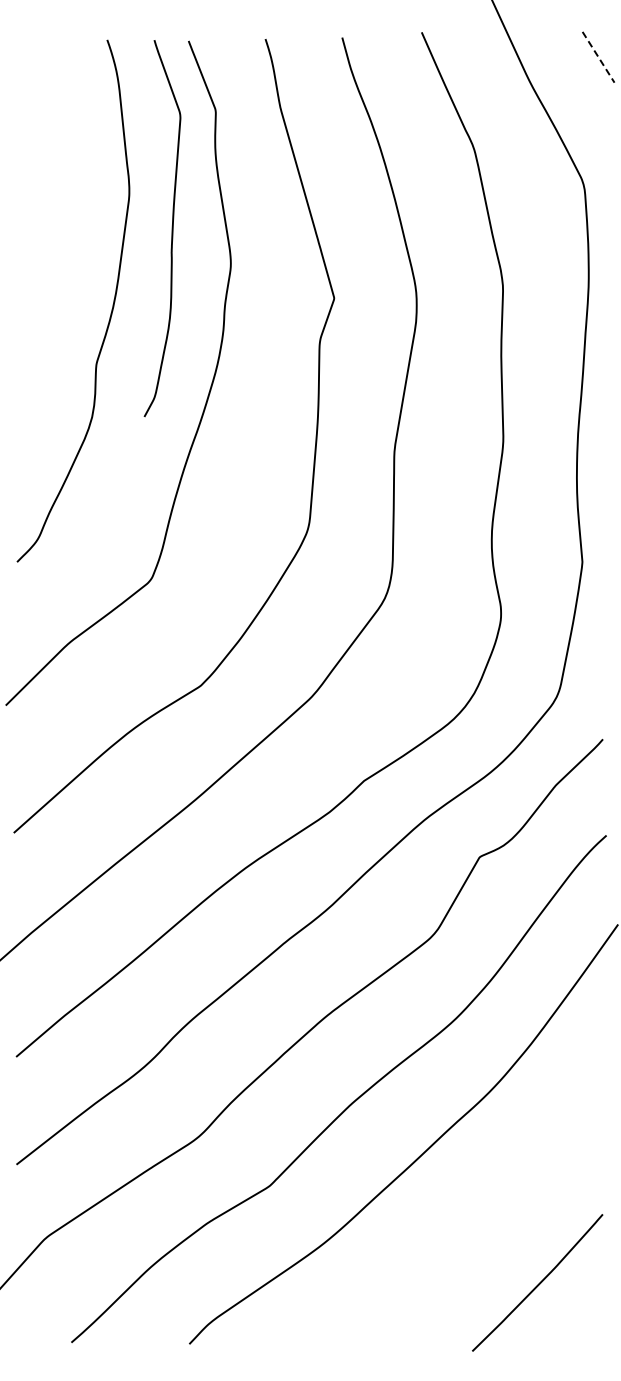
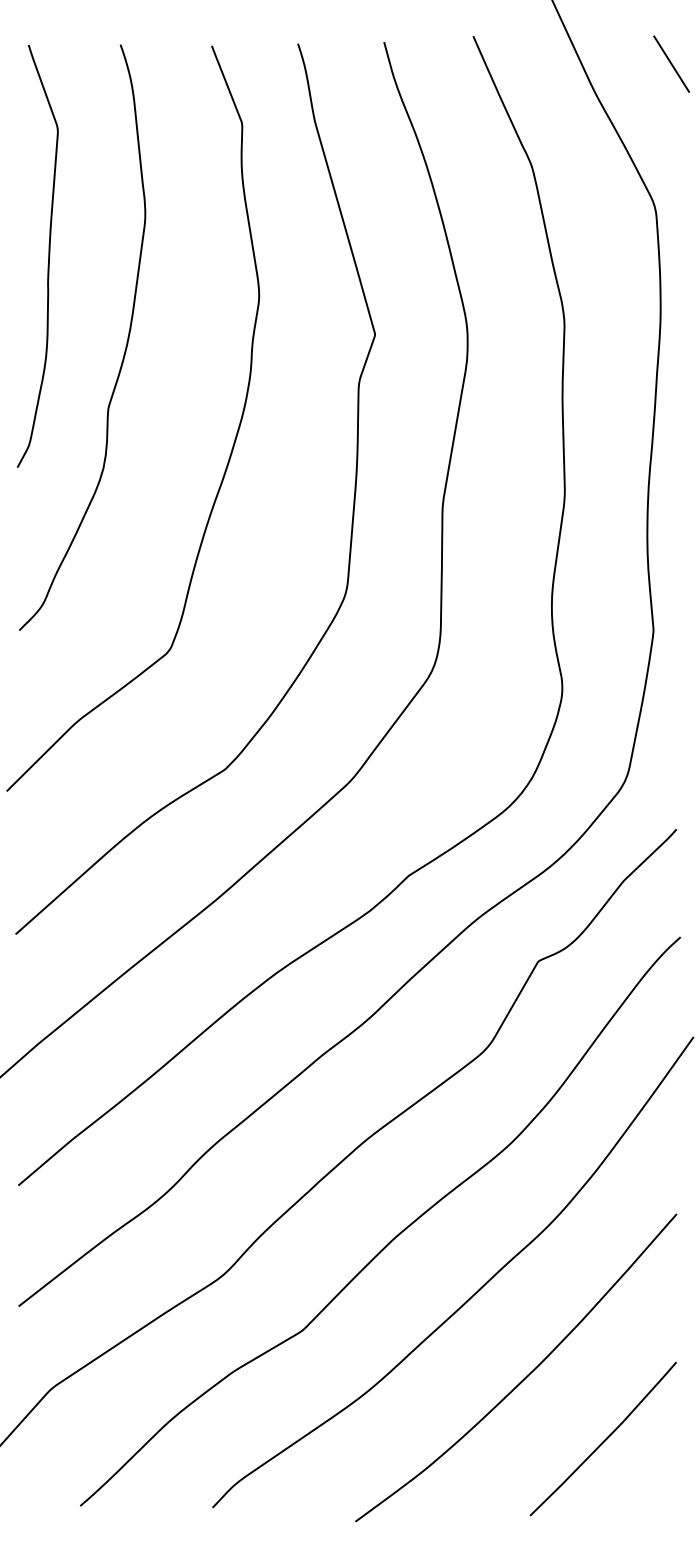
line: (598, 57) -> (671, 64), dashed -> solid
curve: (171, 228) -> (47, 256), moved
curve: (465, 1229) -> (522, 1379), added

